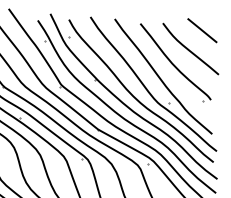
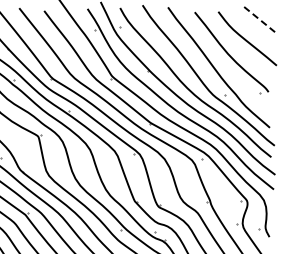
line: (201, 30) -> (258, 19), solid -> dashed

